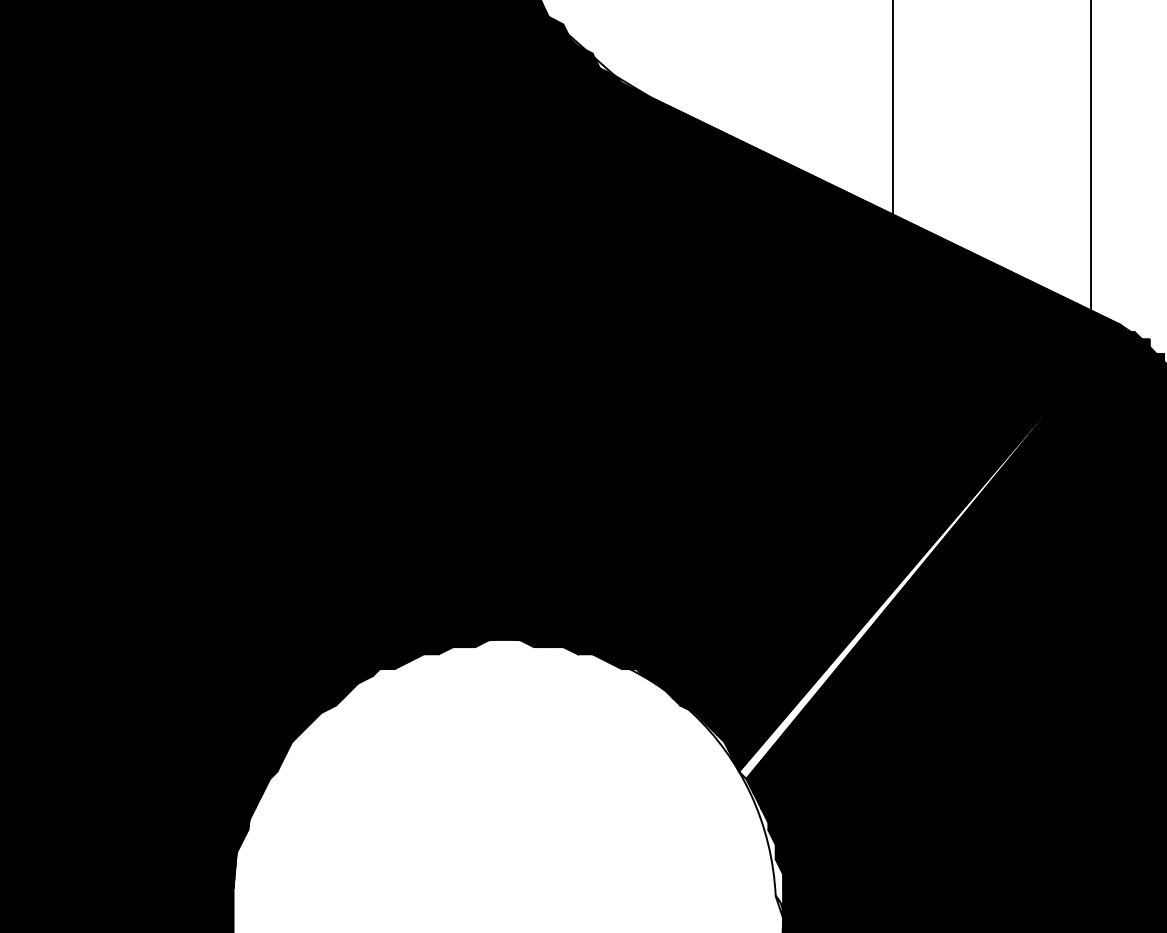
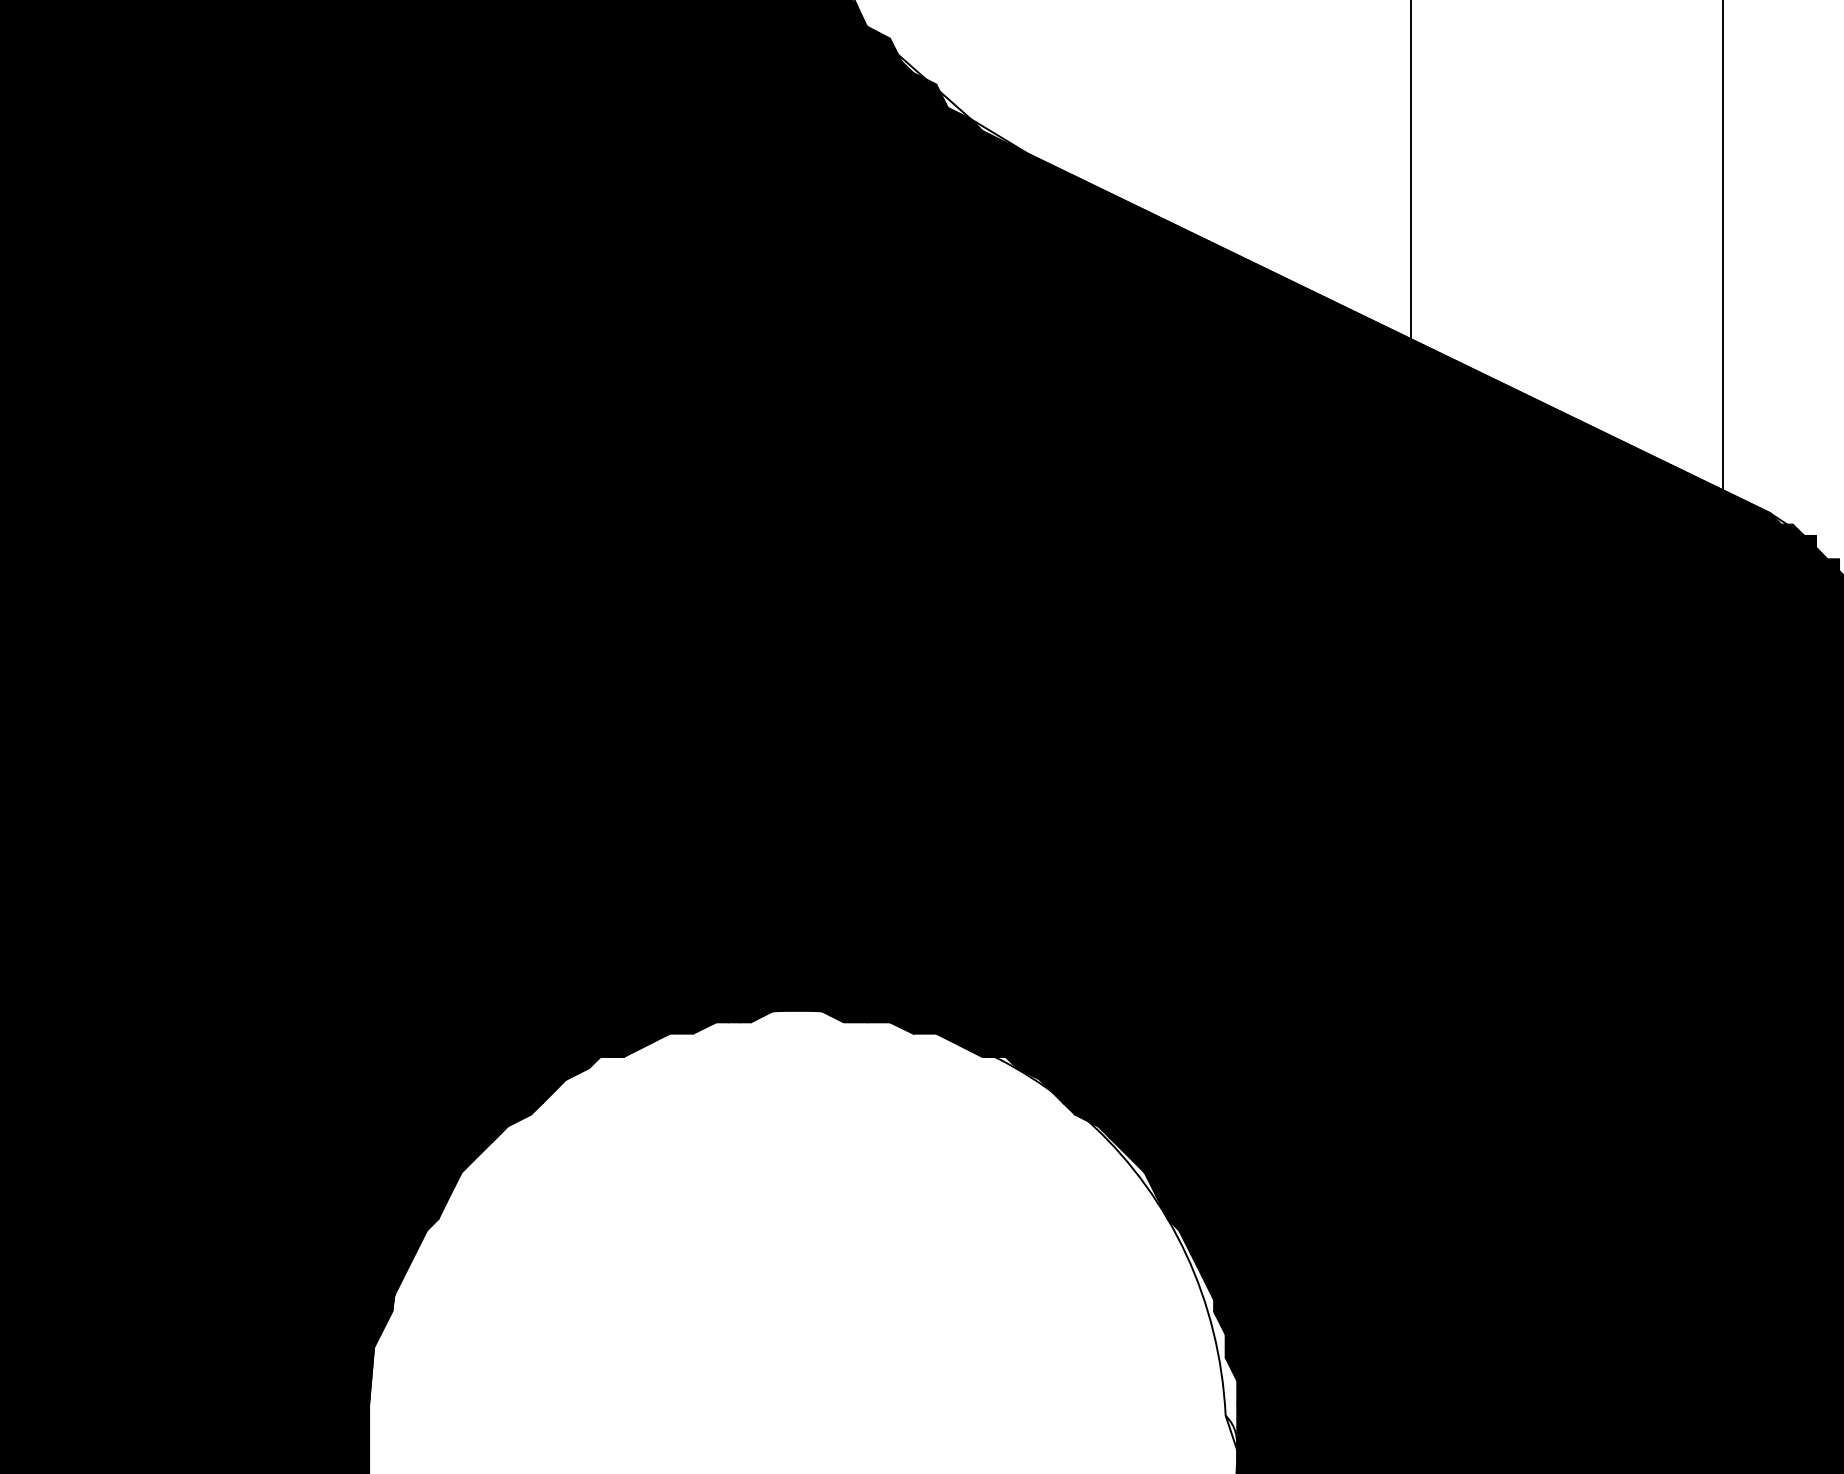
fill: (929, 551) -> (1468, 871), added

